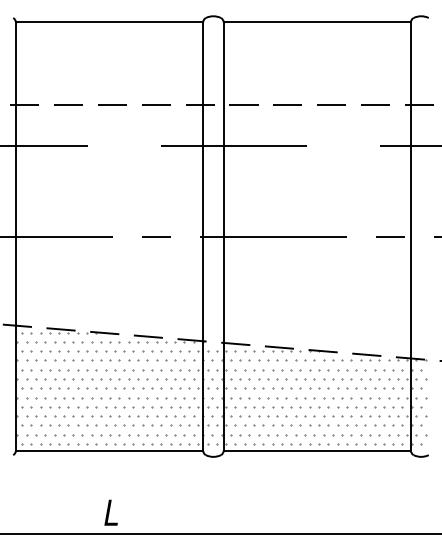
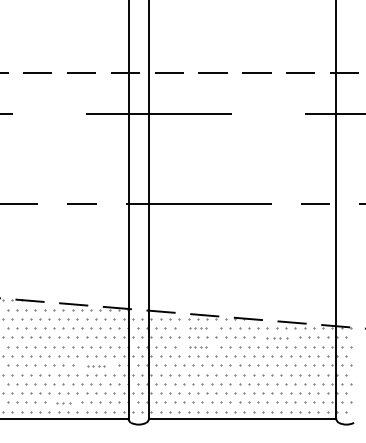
part: (272, 360) -> (197, 328), size x0.6
part: (351, 370) -> (276, 338), size x0.7
part: (272, 379) -> (197, 347), size x0.6
part: (170, 398) -> (95, 366), size x0.6
part: (138, 435) -> (63, 403), size x0.7

